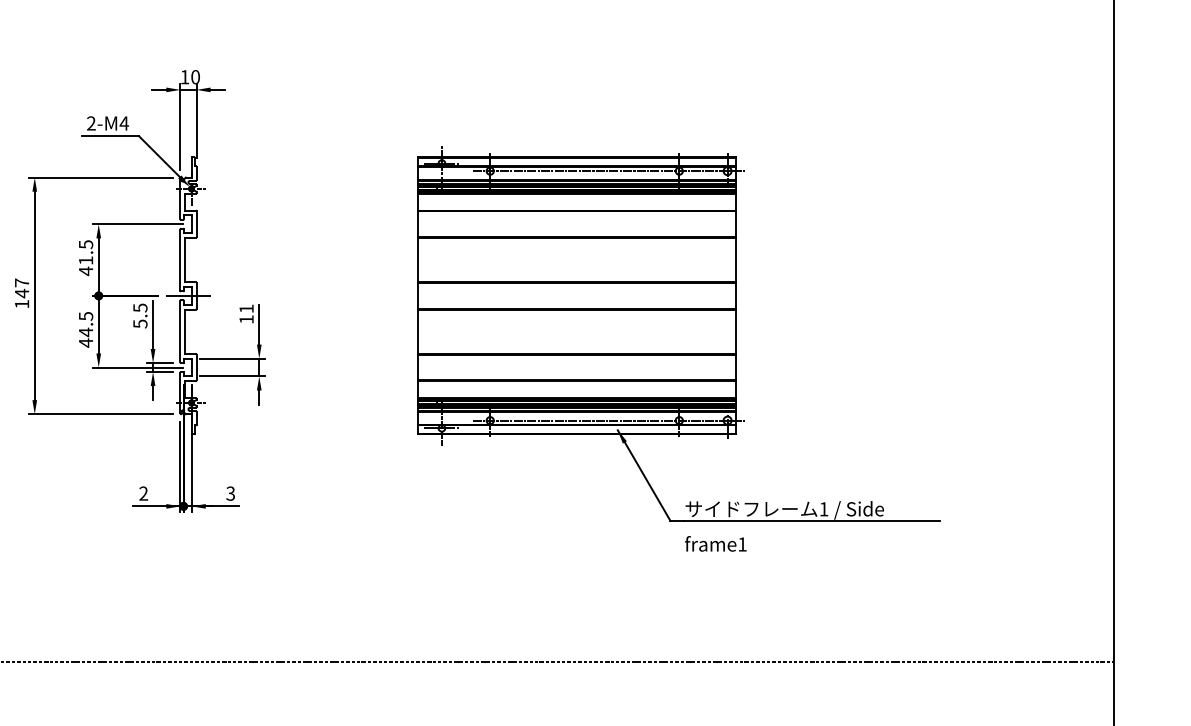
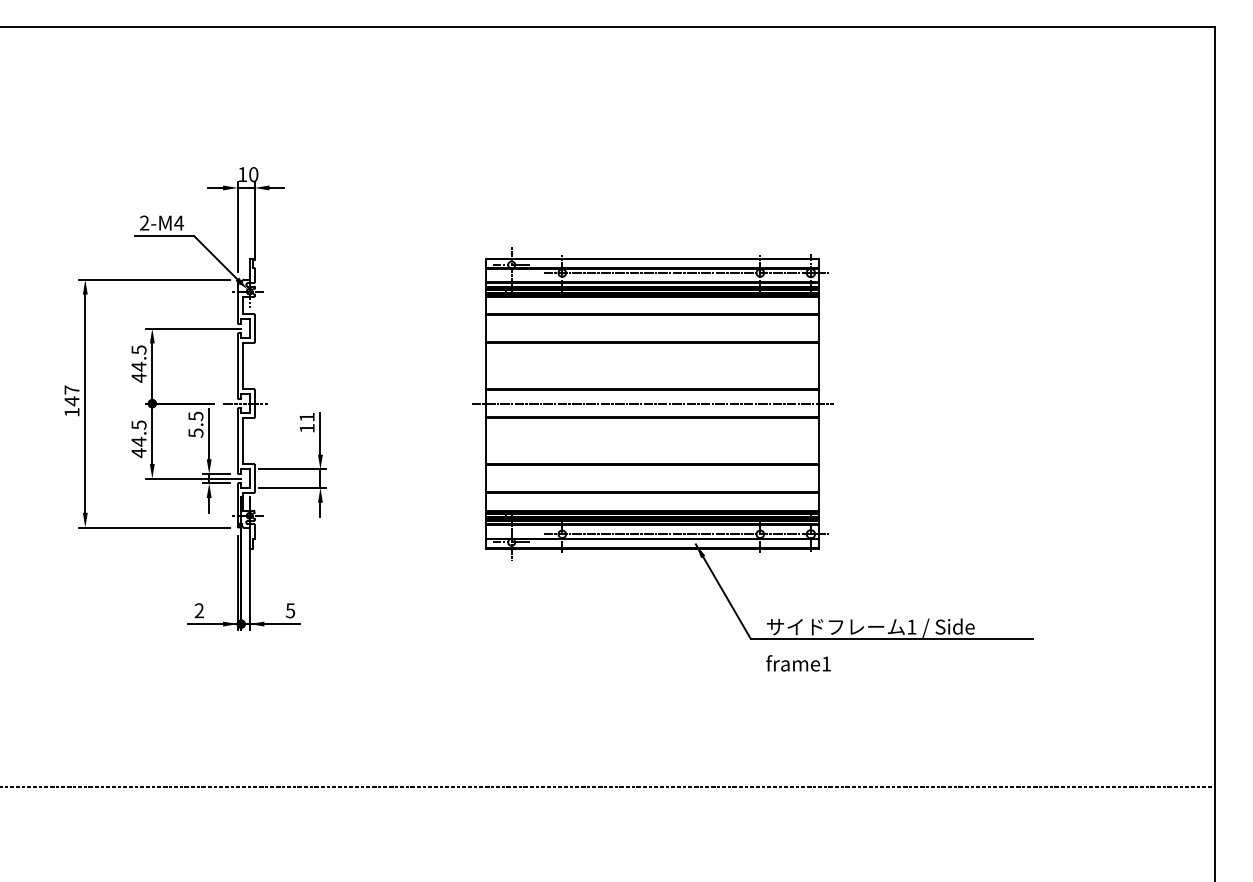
text: (85, 260) -> (138, 366), 41.5 -> 44.5
line: (576, 295) -> (652, 403), added
text: (230, 493) -> (290, 610), 3 -> 5

